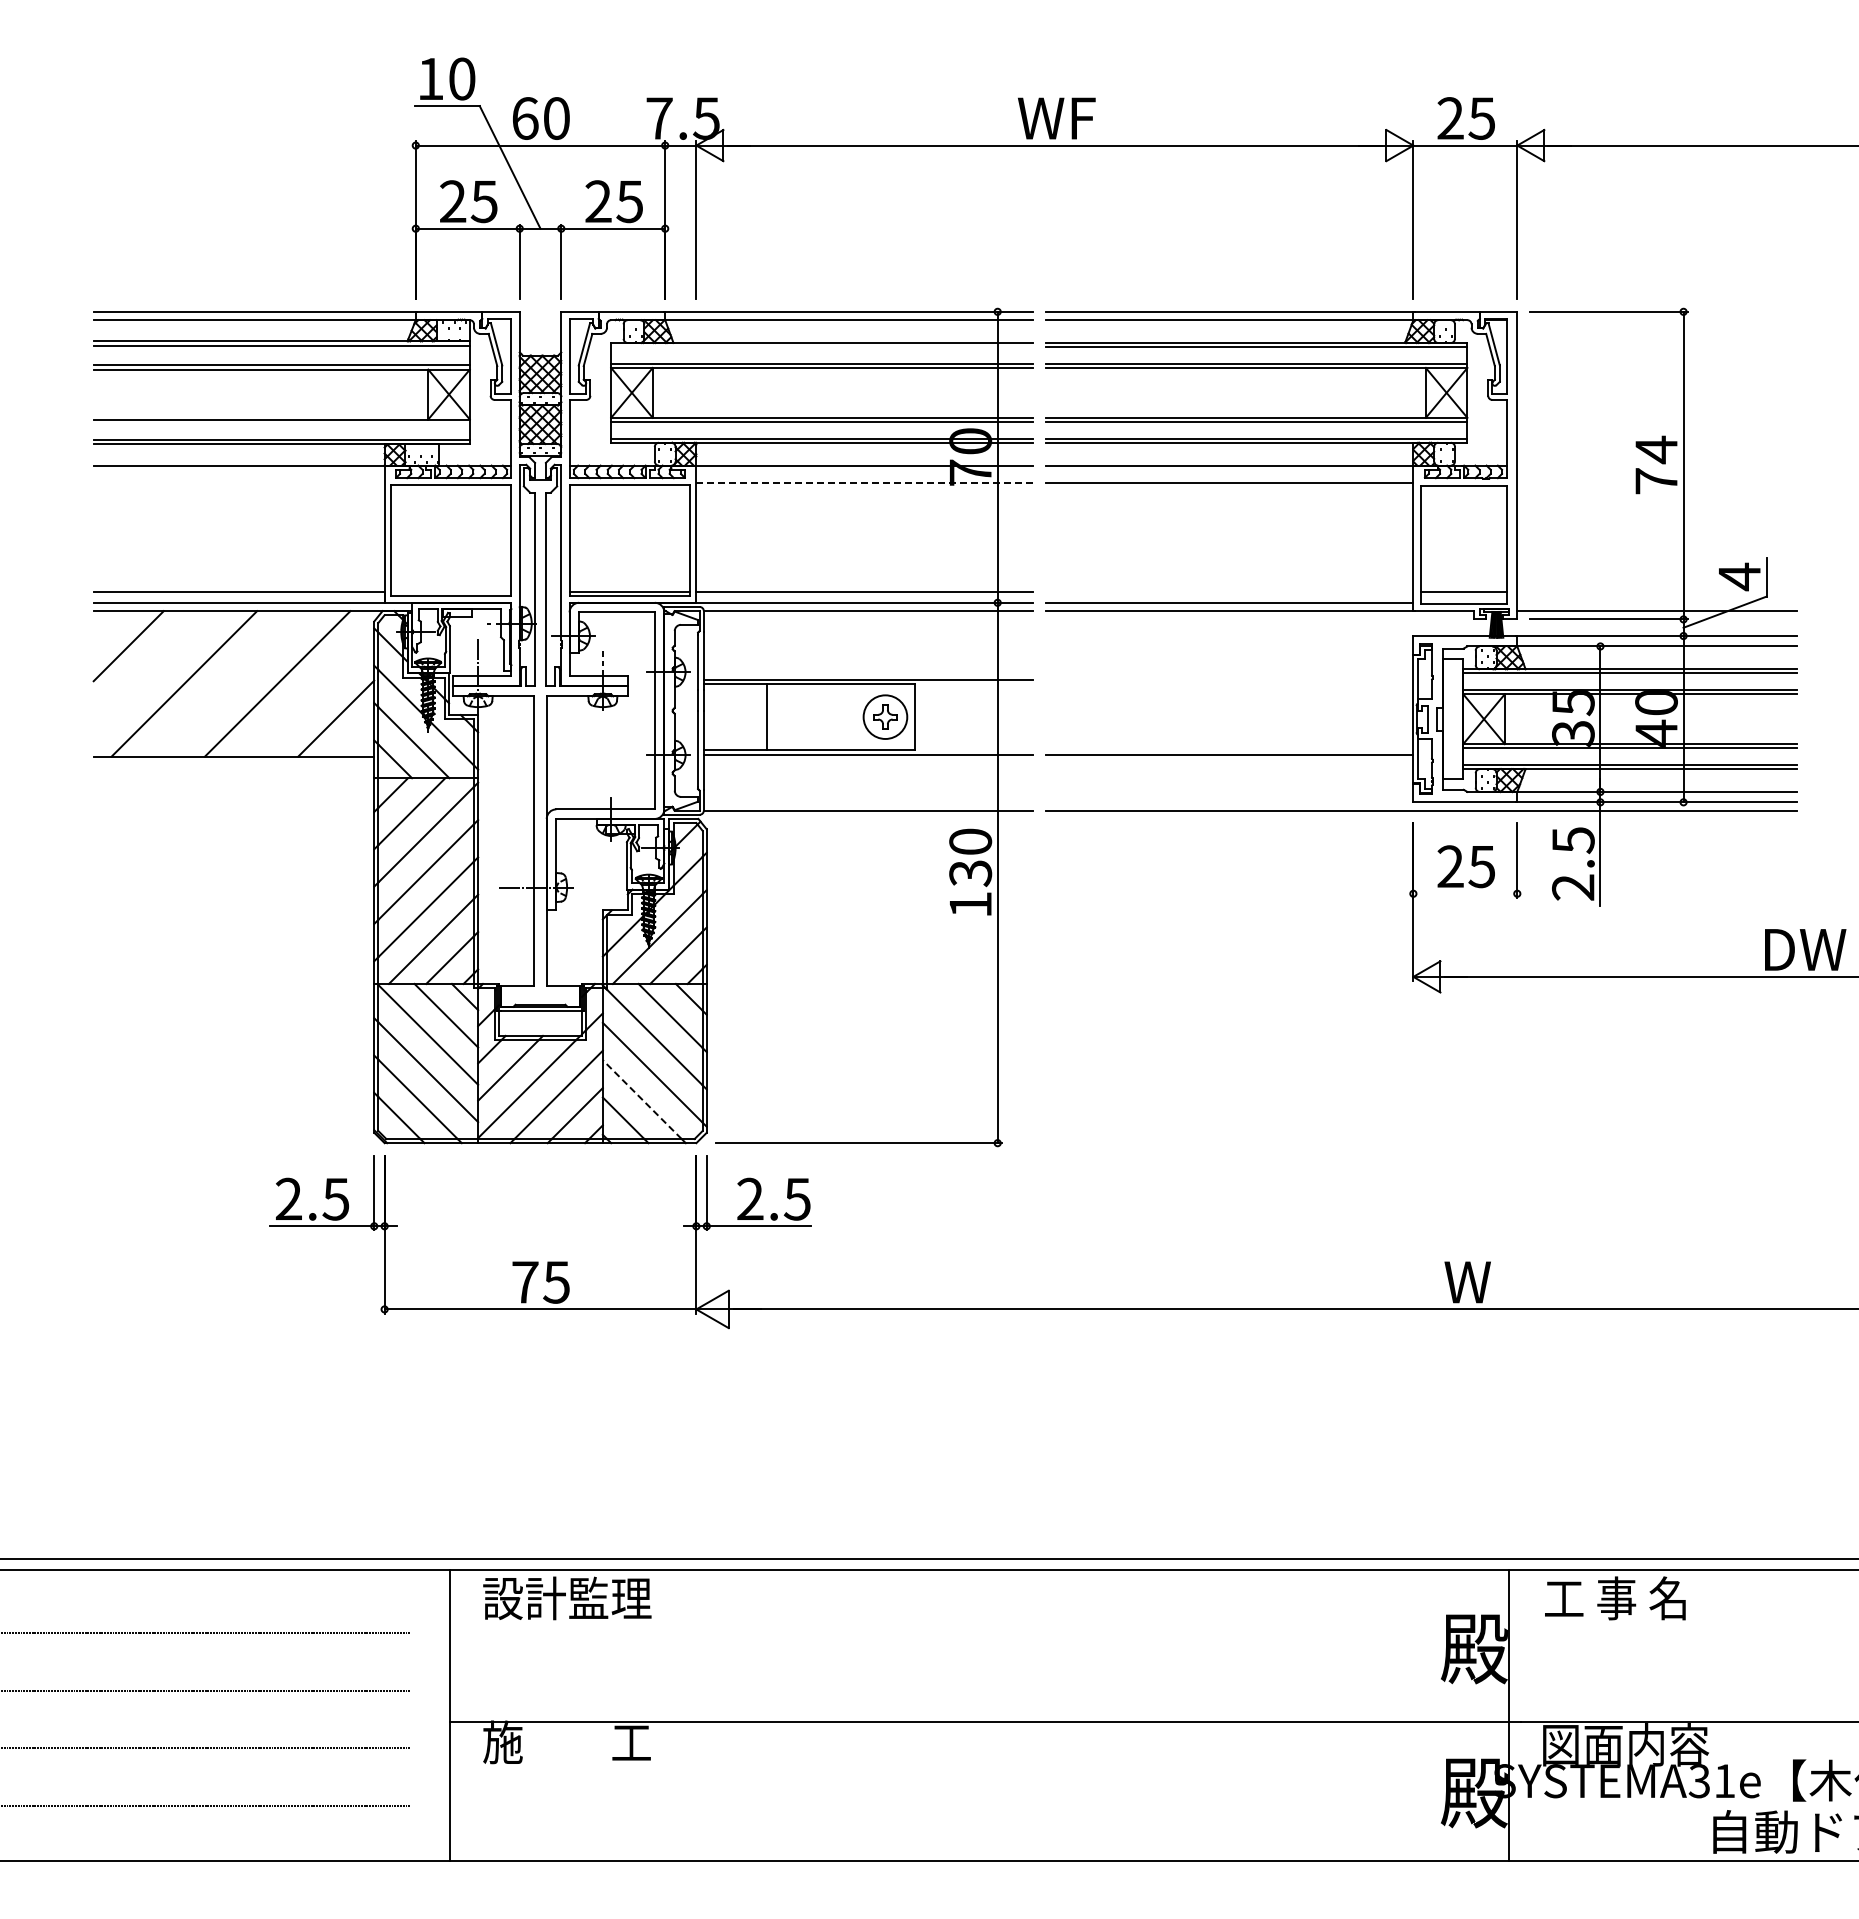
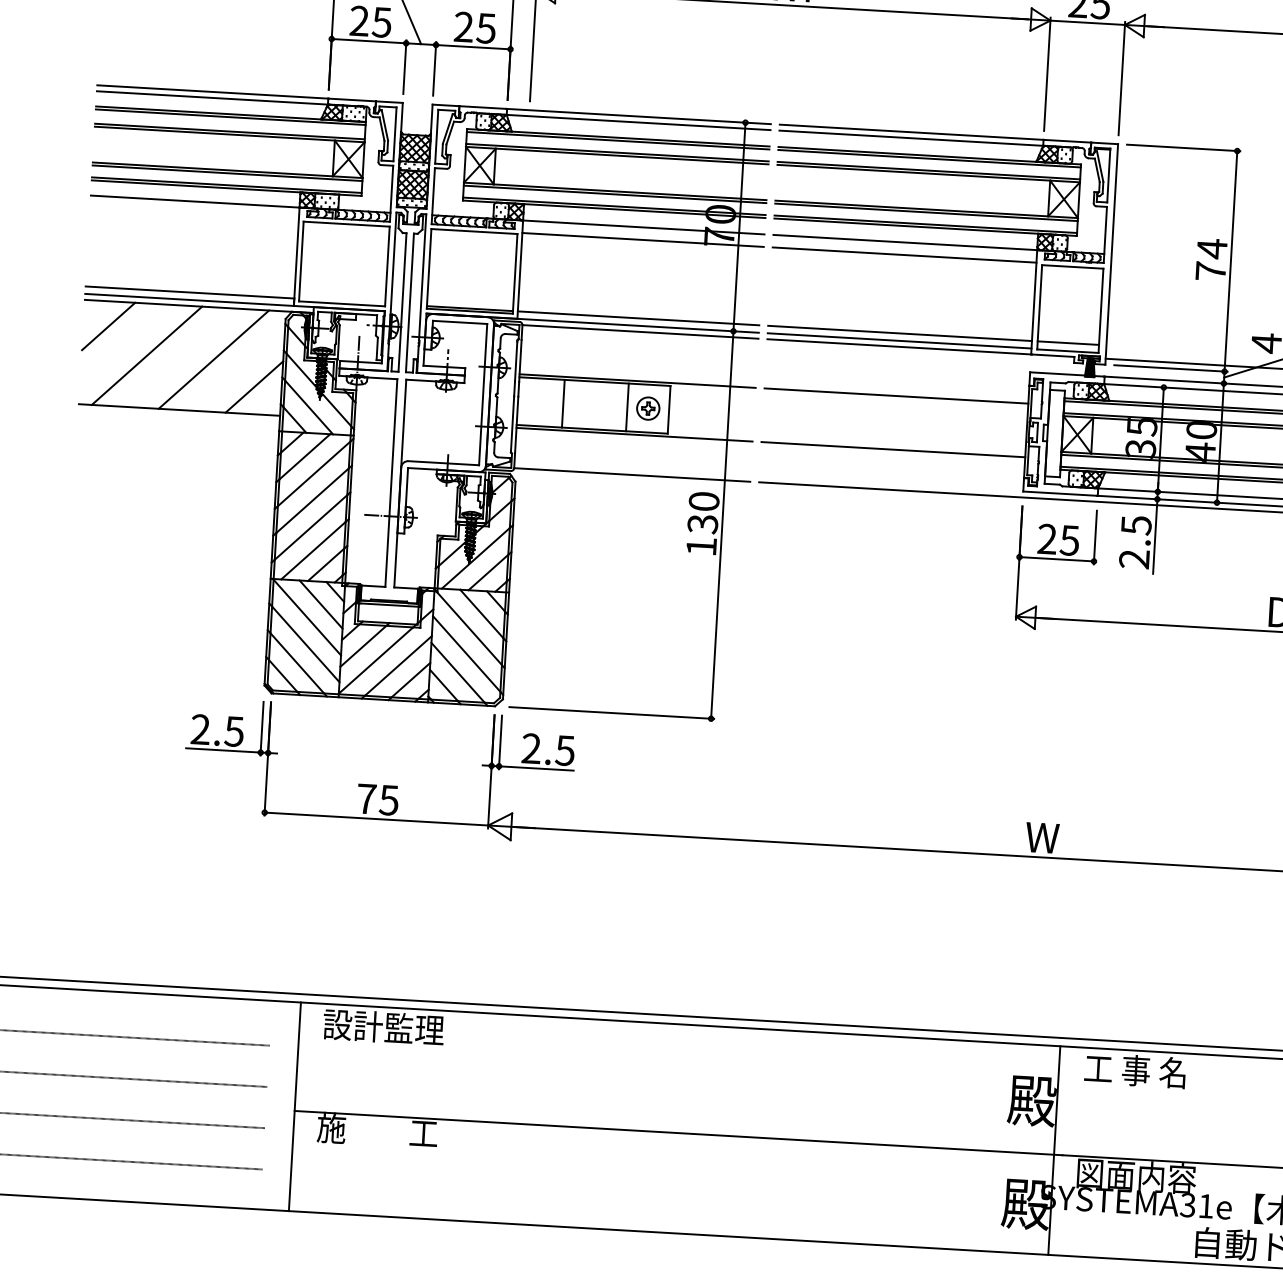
line: (822, 347) -> (618, 141), added
line: (281, 423) -> (227, 173), added
line: (865, 483) -> (643, 240), dashed -> solid
line: (1229, 592) -> (900, 333), added
line: (1229, 679) -> (896, 395), added
line: (856, 716) -> (627, 406), added
part: (885, 716) -> (648, 408), size x0.71
line: (1465, 893) -> (1056, 559), added
line: (642, 1099) -> (458, 672), dashed -> solid

